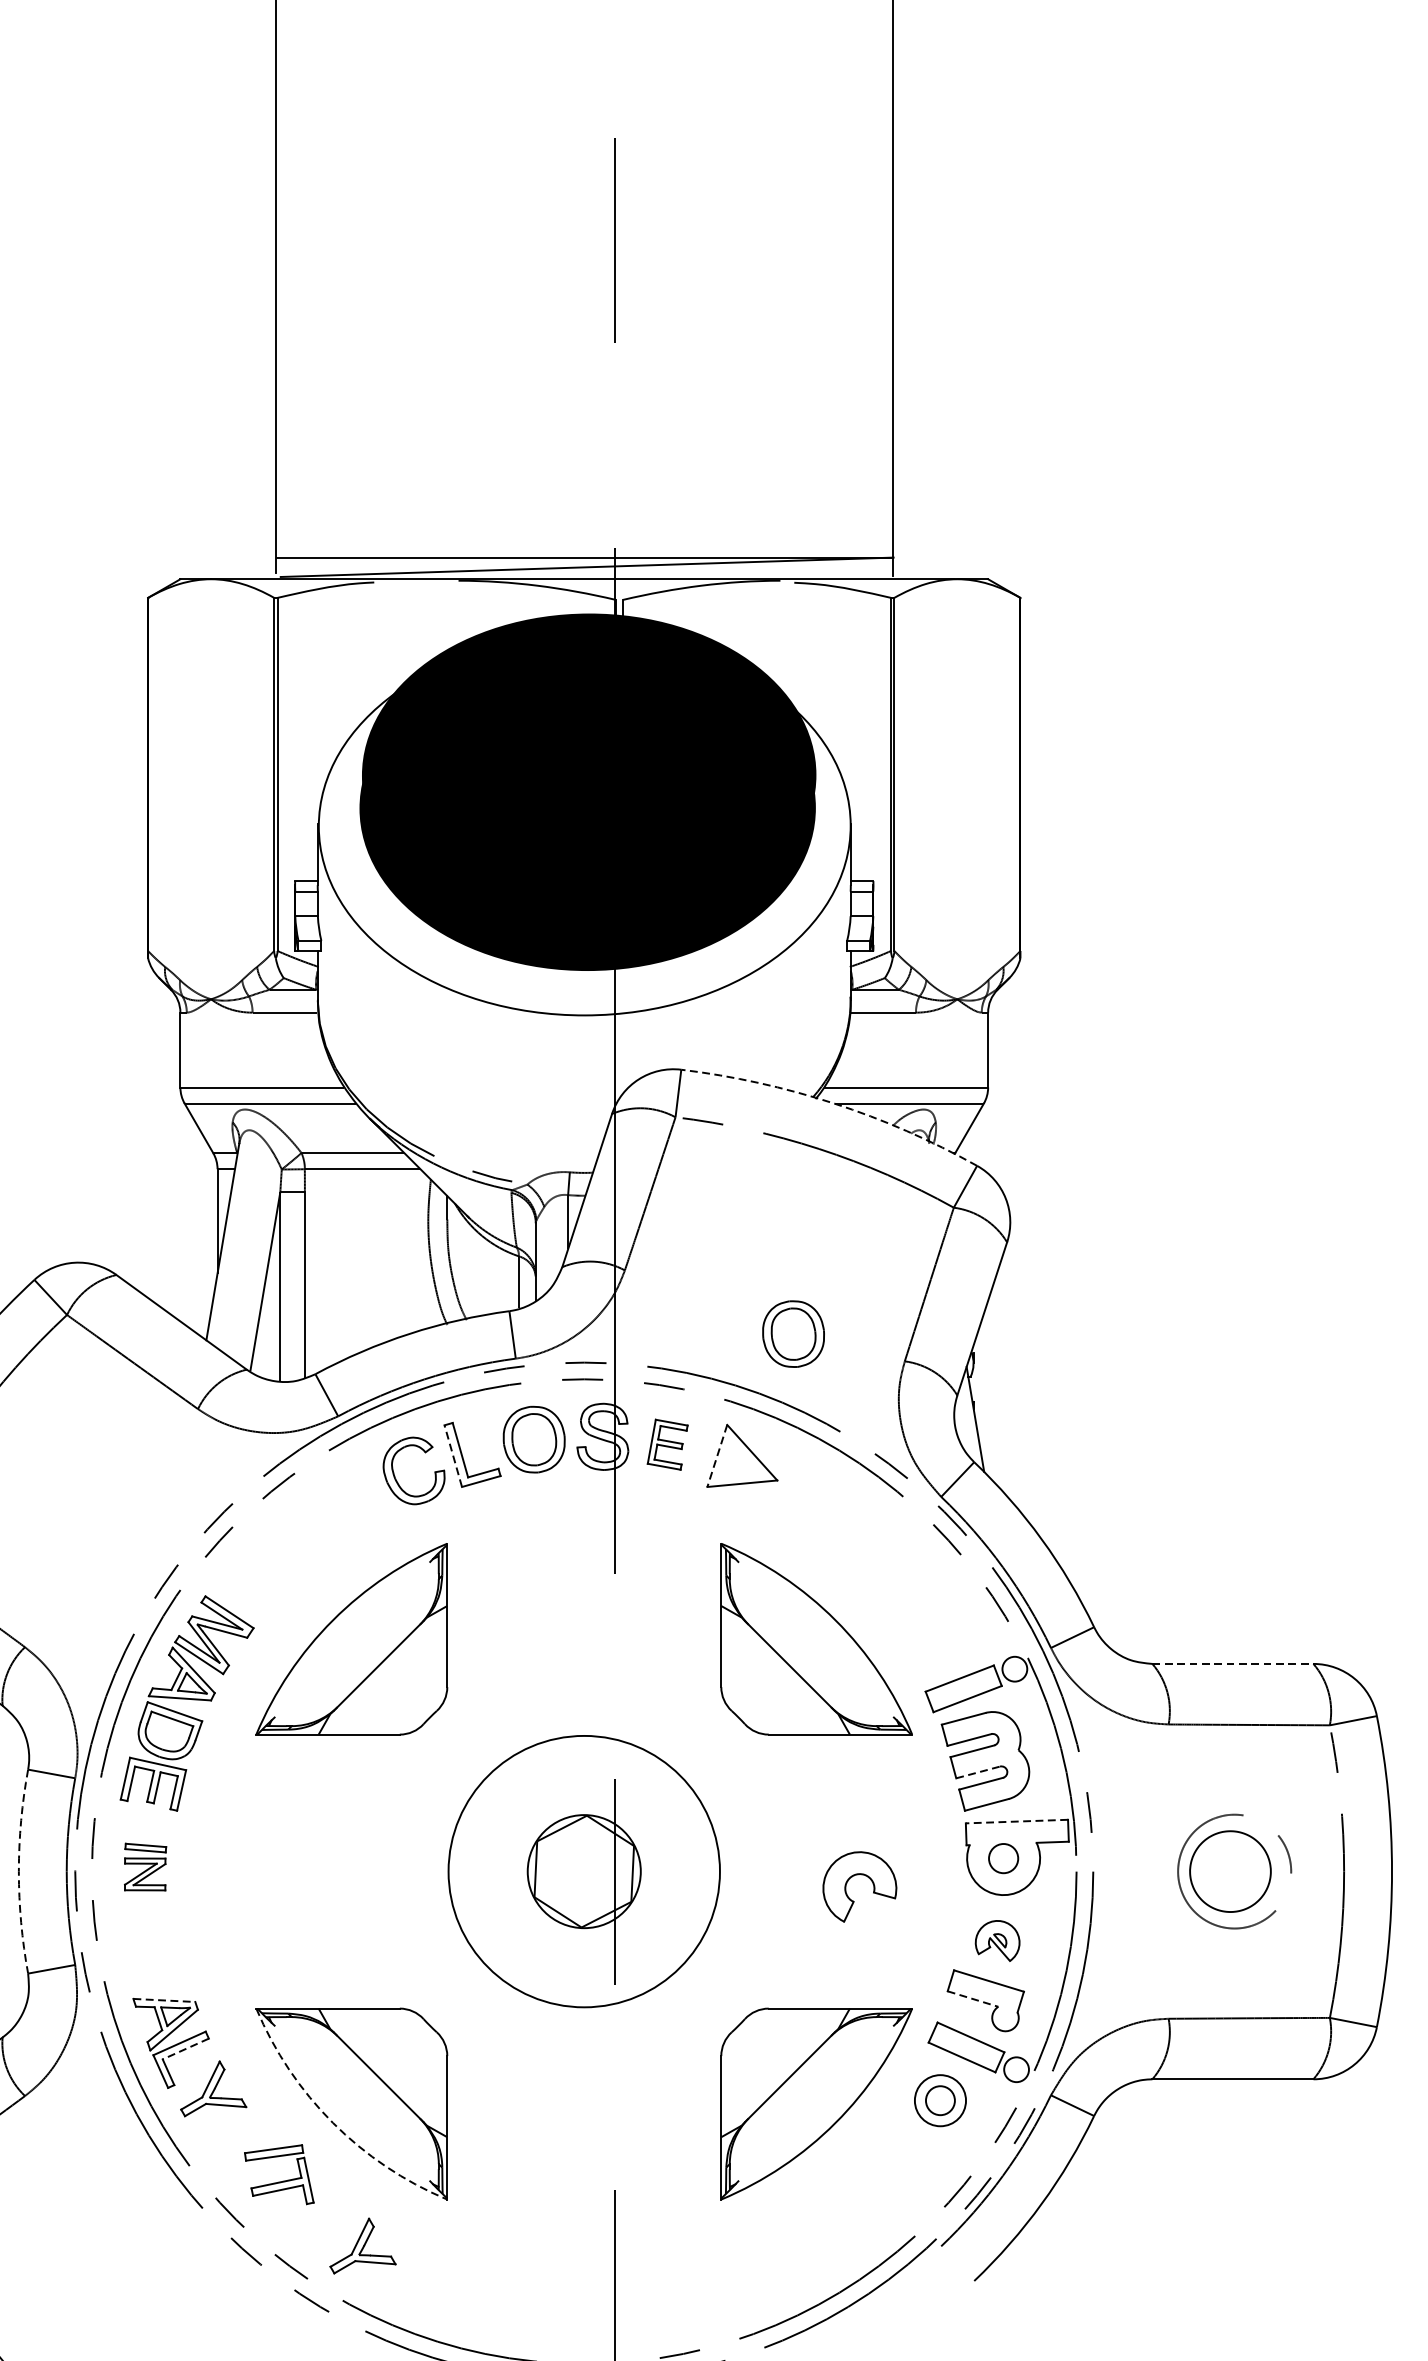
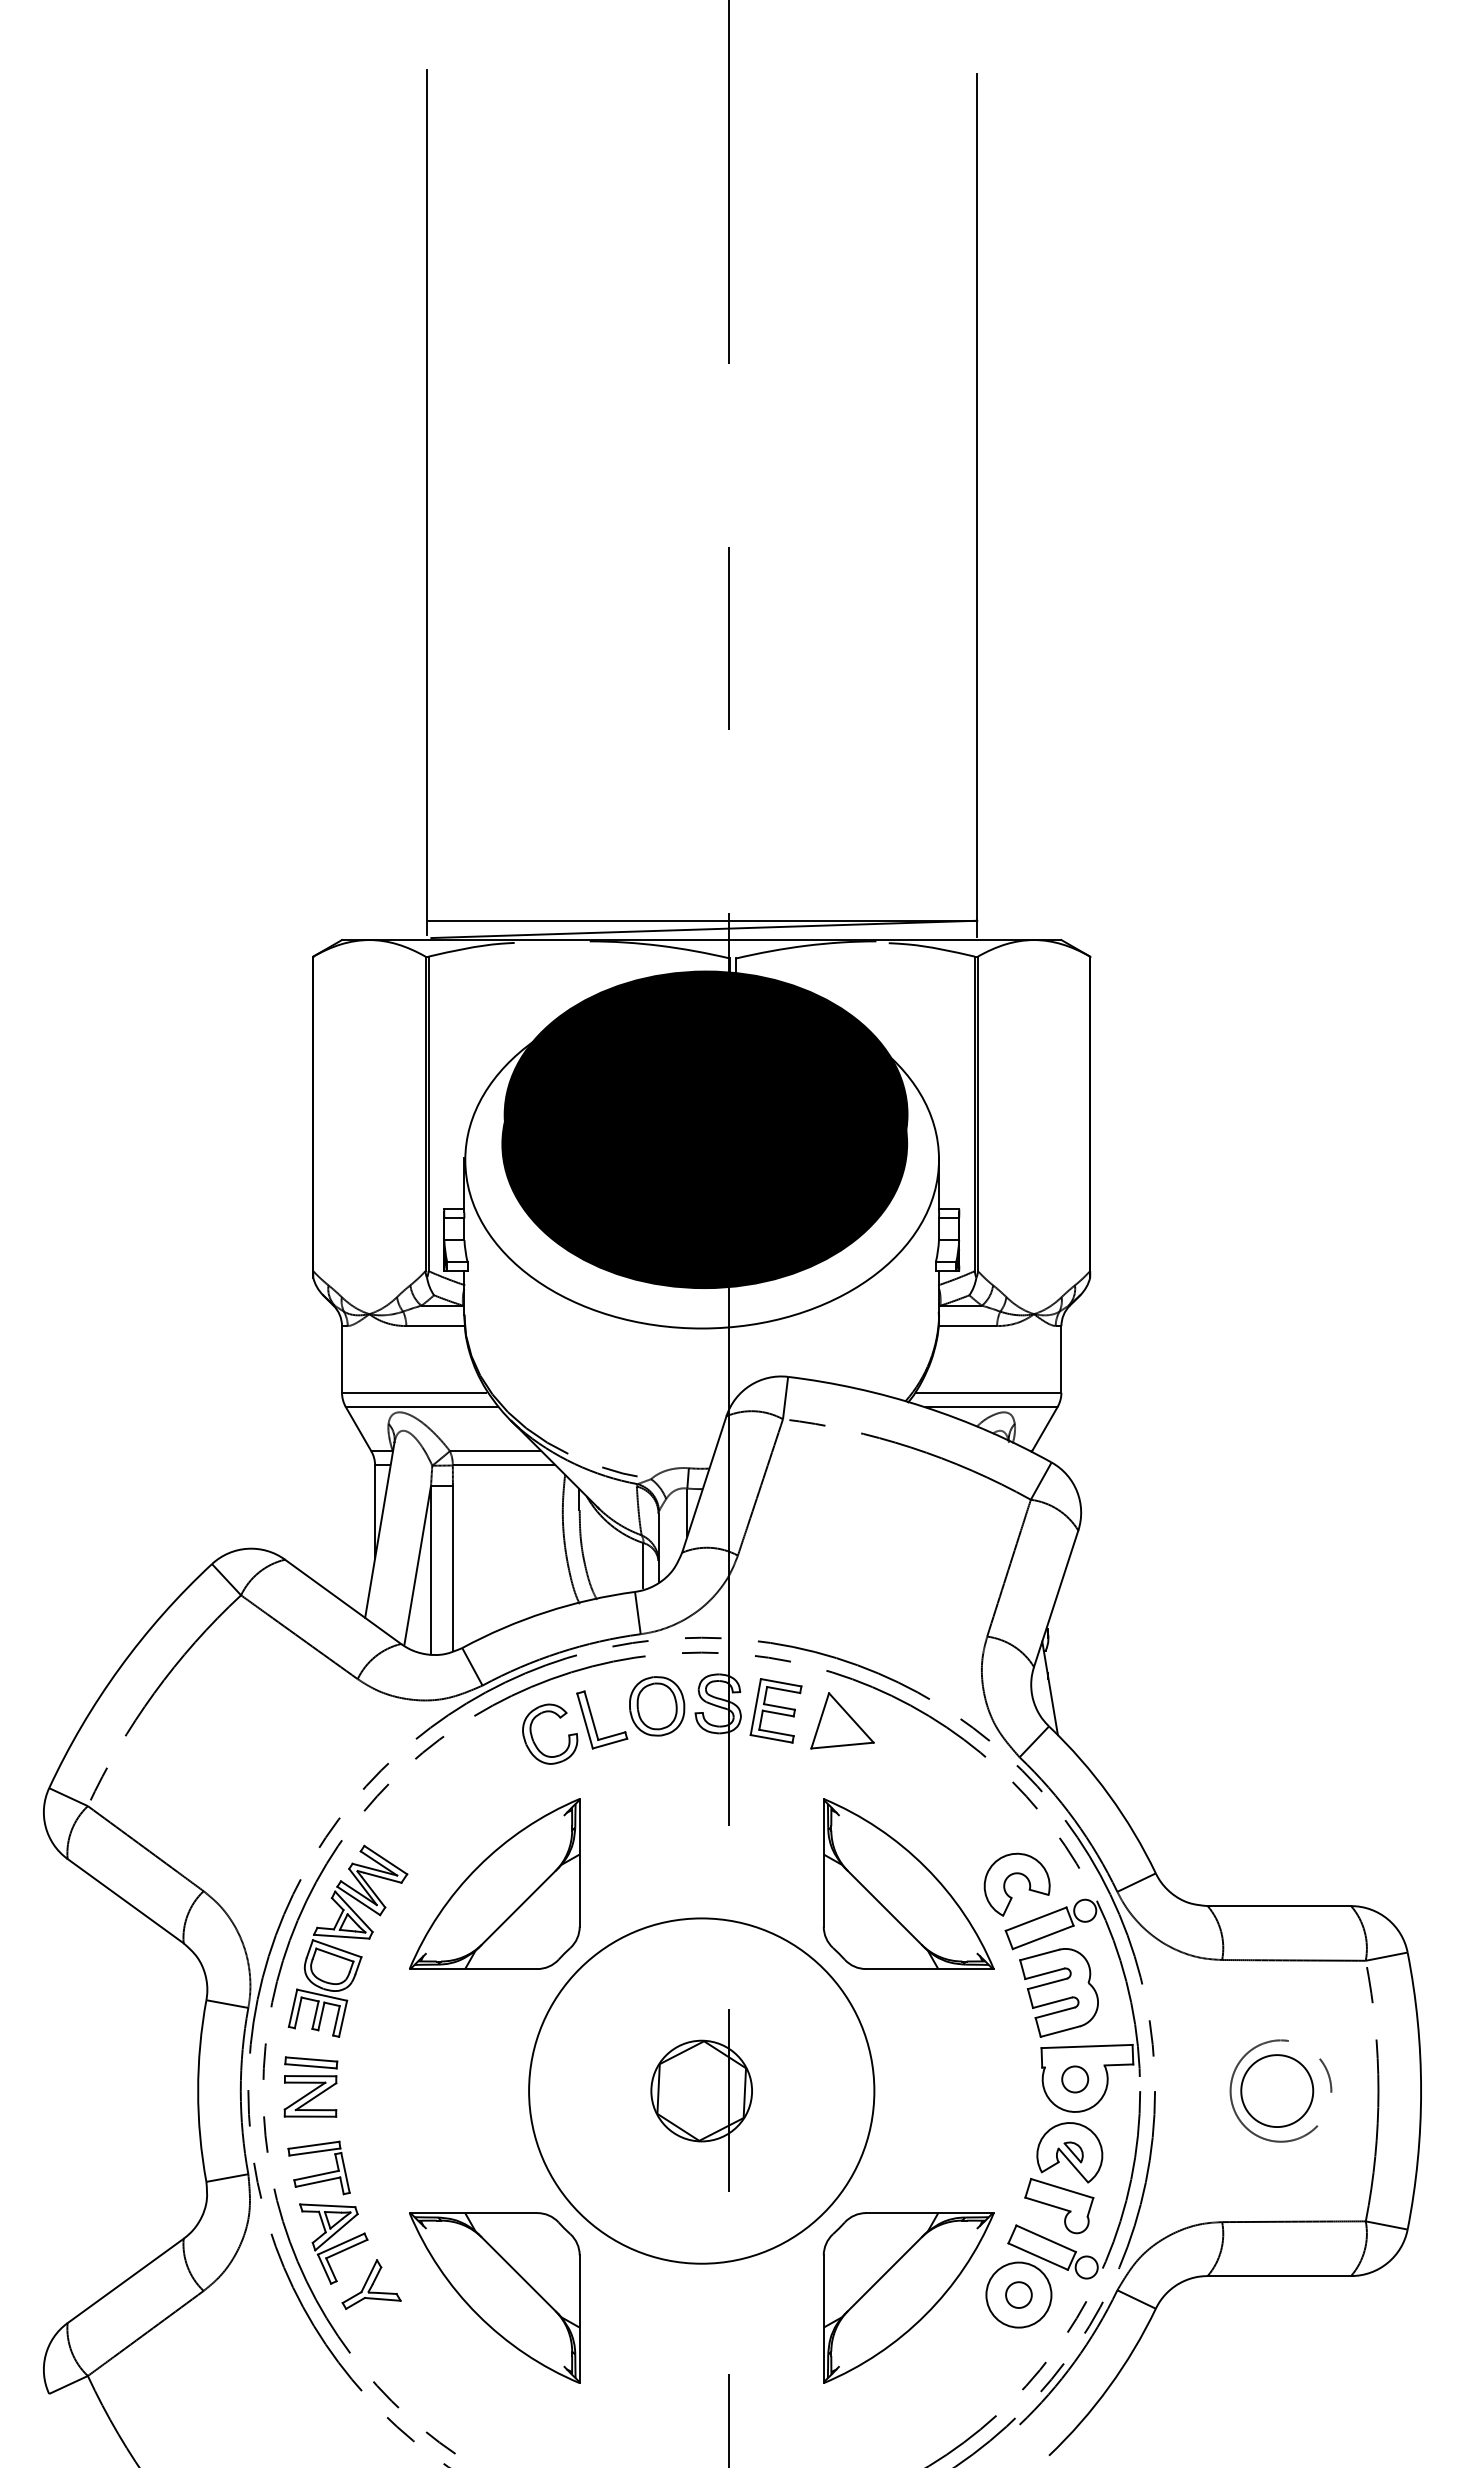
arc: (834, 1102) -> (924, 1406), dashed -> solid
part: (793, 1334) -> (888, 1612), removed
part: (667, 1444) -> (775, 1710), size x1.43
line: (453, 1456) -> (585, 1721), dashed -> solid
line: (717, 1456) -> (820, 1721), dashed -> solid
line: (1233, 1664) -> (1279, 1906), dashed -> solid
line: (978, 1772) -> (1052, 2002), dashed -> solid
line: (1017, 1821) -> (1087, 2046), dashed -> solid
part: (145, 1866) -> (310, 2086), size x1.43
circle: (584, 1870) -> (701, 2090), size x1.43
arc: (19, 1872) -> (198, 2091), dashed -> solid
part: (854, 1876) -> (1012, 1875), moved
part: (997, 1940) -> (1069, 2152), size x1.67
line: (972, 1998) -> (1047, 2204), dashed -> solid
line: (164, 2000) -> (327, 2205), dashed -> solid
line: (185, 2049) -> (346, 2249), dashed -> solid
circle: (939, 2100) -> (1018, 2294), size x1.43
arc: (332, 2122) -> (477, 2314), dashed -> solid
part: (280, 2180) -> (320, 2173), moved
part: (362, 2245) -> (504, 2424), removed

